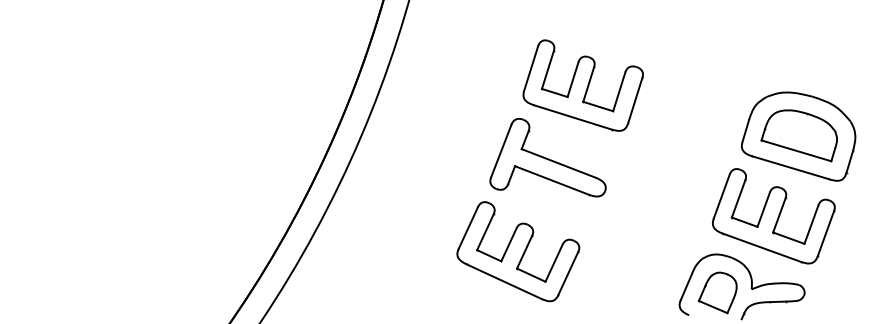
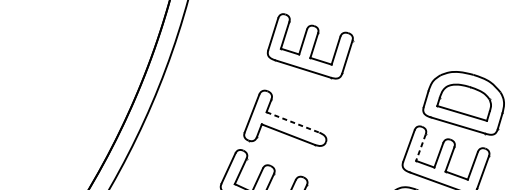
part: (582, 85) -> (309, 46), moved
line: (558, 163) -> (292, 122), solid -> dashed
line: (738, 198) -> (420, 147), solid -> dashed

